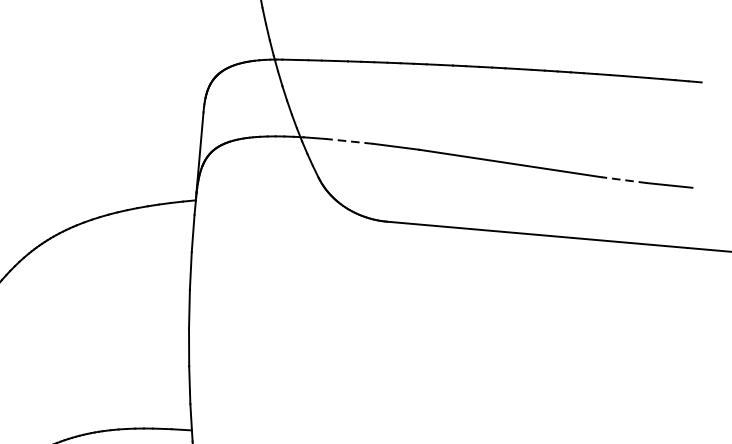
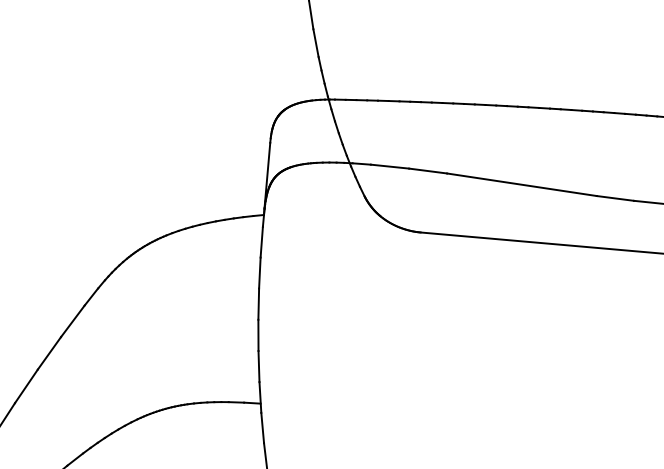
line: (348, 141) -> (389, 166), dashed -> solid
line: (624, 180) -> (615, 198), dashed -> solid

